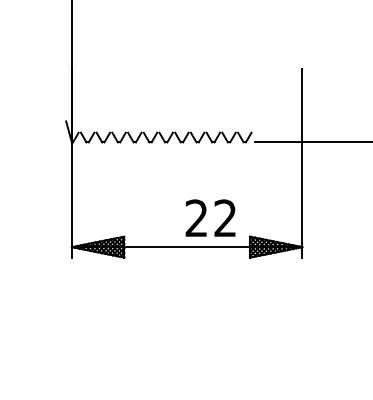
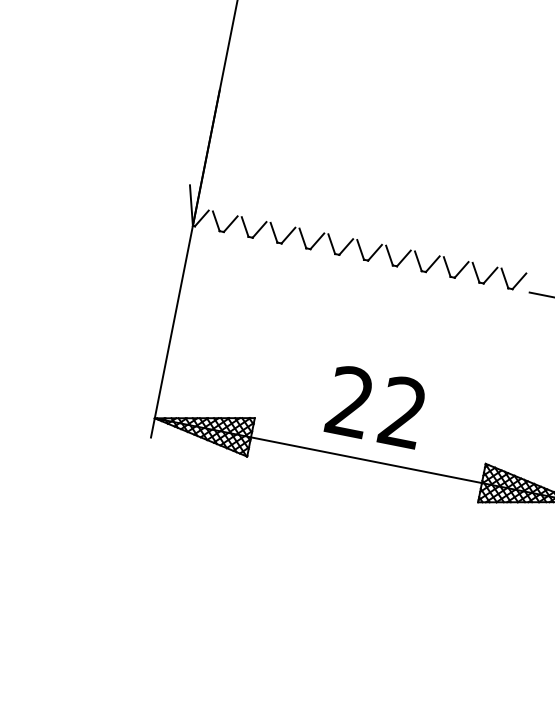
text: (210, 217) -> (376, 405), moved

